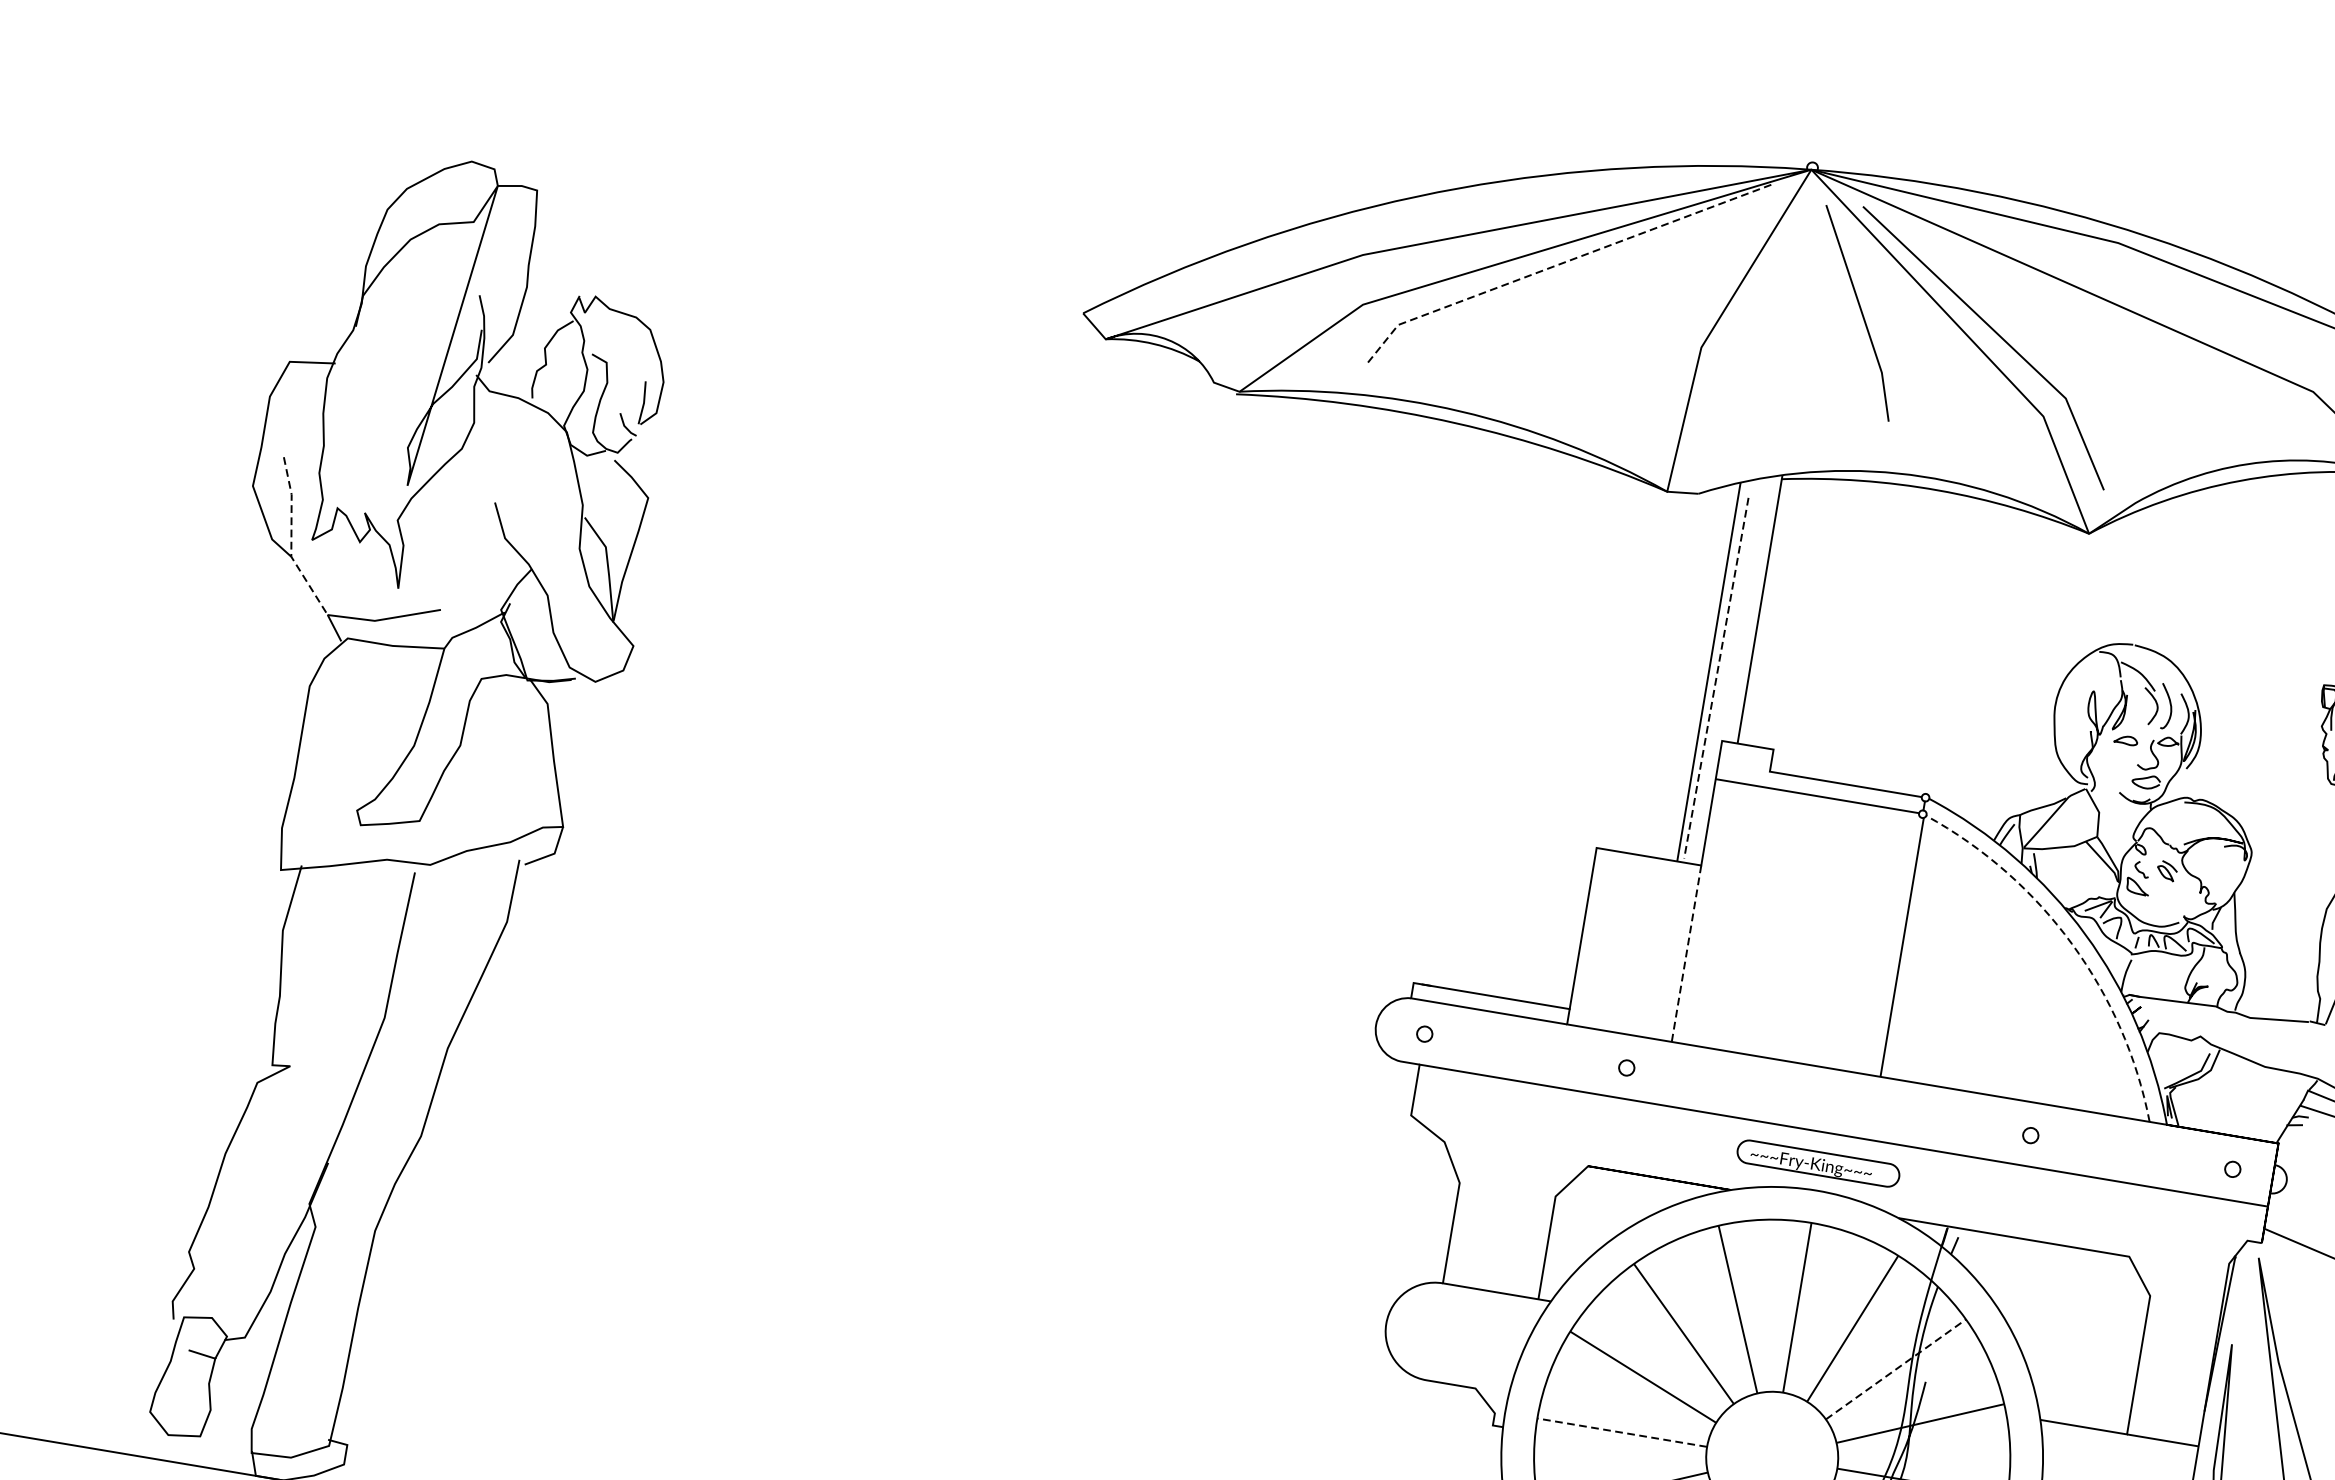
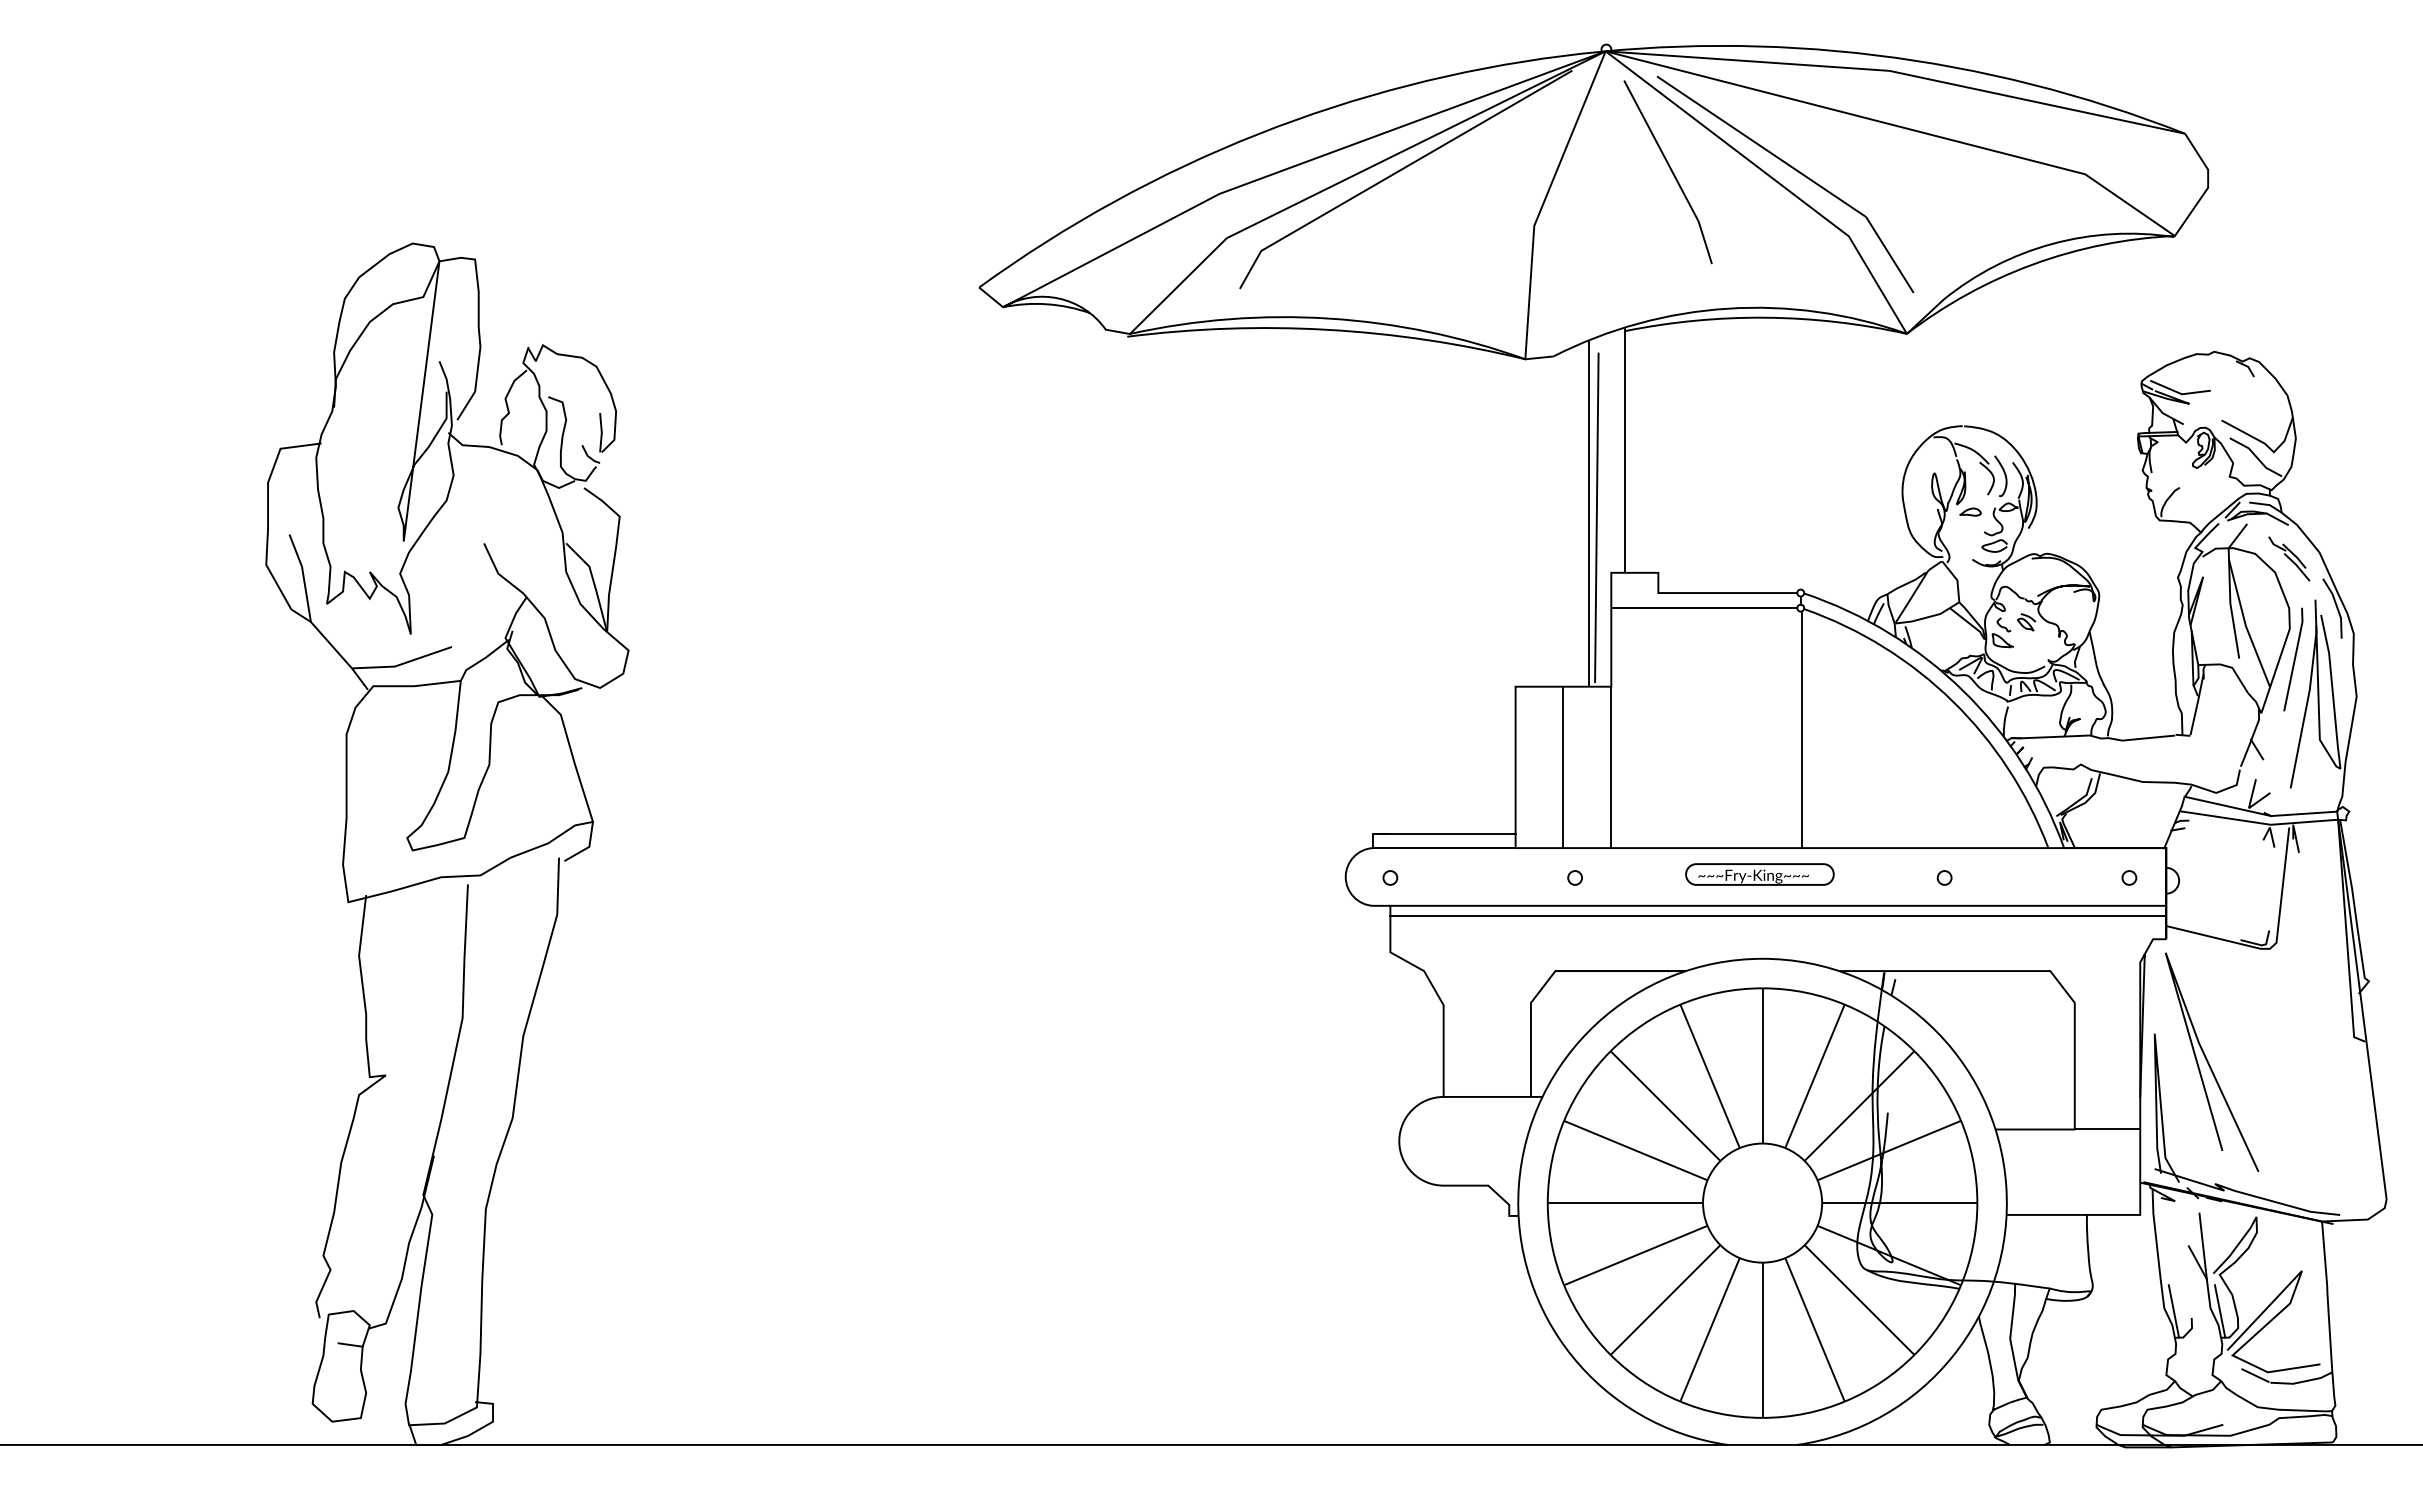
line: (1561, 263) -> (1397, 171), dashed -> solid
line: (291, 540) -> (308, 607), dashed -> solid
line: (1715, 678) -> (1596, 518), dashed -> solid
line: (2071, 944) -> (1952, 701), dashed -> solid
line: (1634, 945) -> (1563, 767), added
line: (1686, 953) -> (1611, 767), dashed -> solid
line: (1841, 1146) -> (1777, 915), added
part: (1818, 1163) -> (1759, 874), moved
line: (1895, 1369) -> (1859, 1106), dashed -> solid
line: (1622, 1433) -> (1625, 1203), dashed -> solid

